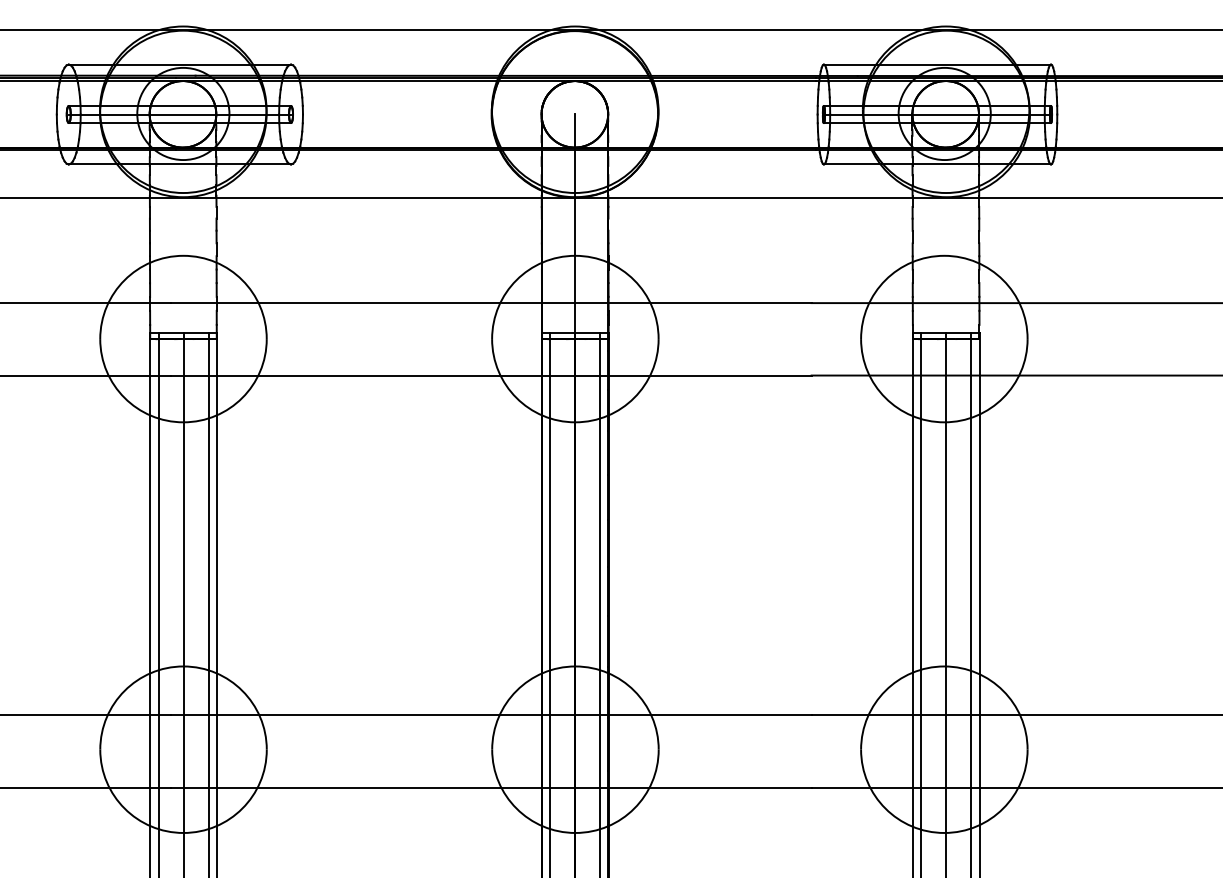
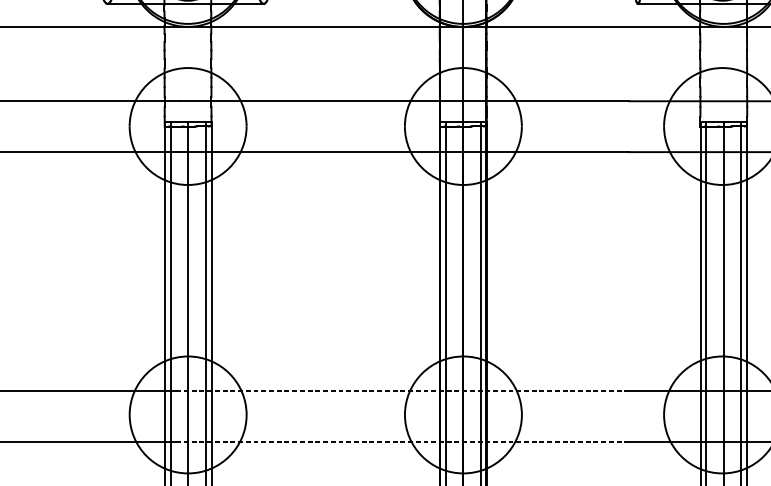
line: (490, 715) -> (403, 390), solid -> dashed
line: (490, 787) -> (403, 441), solid -> dashed

